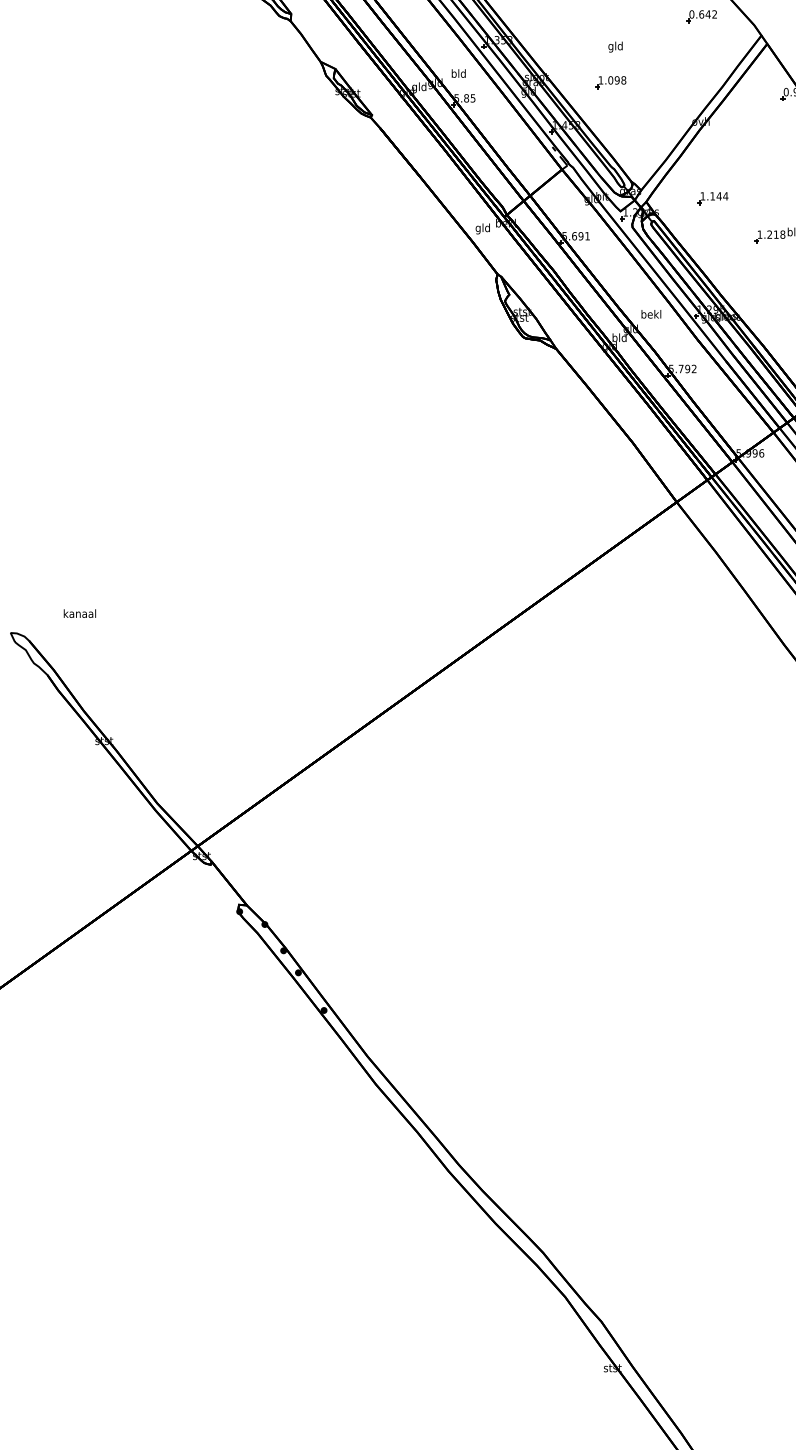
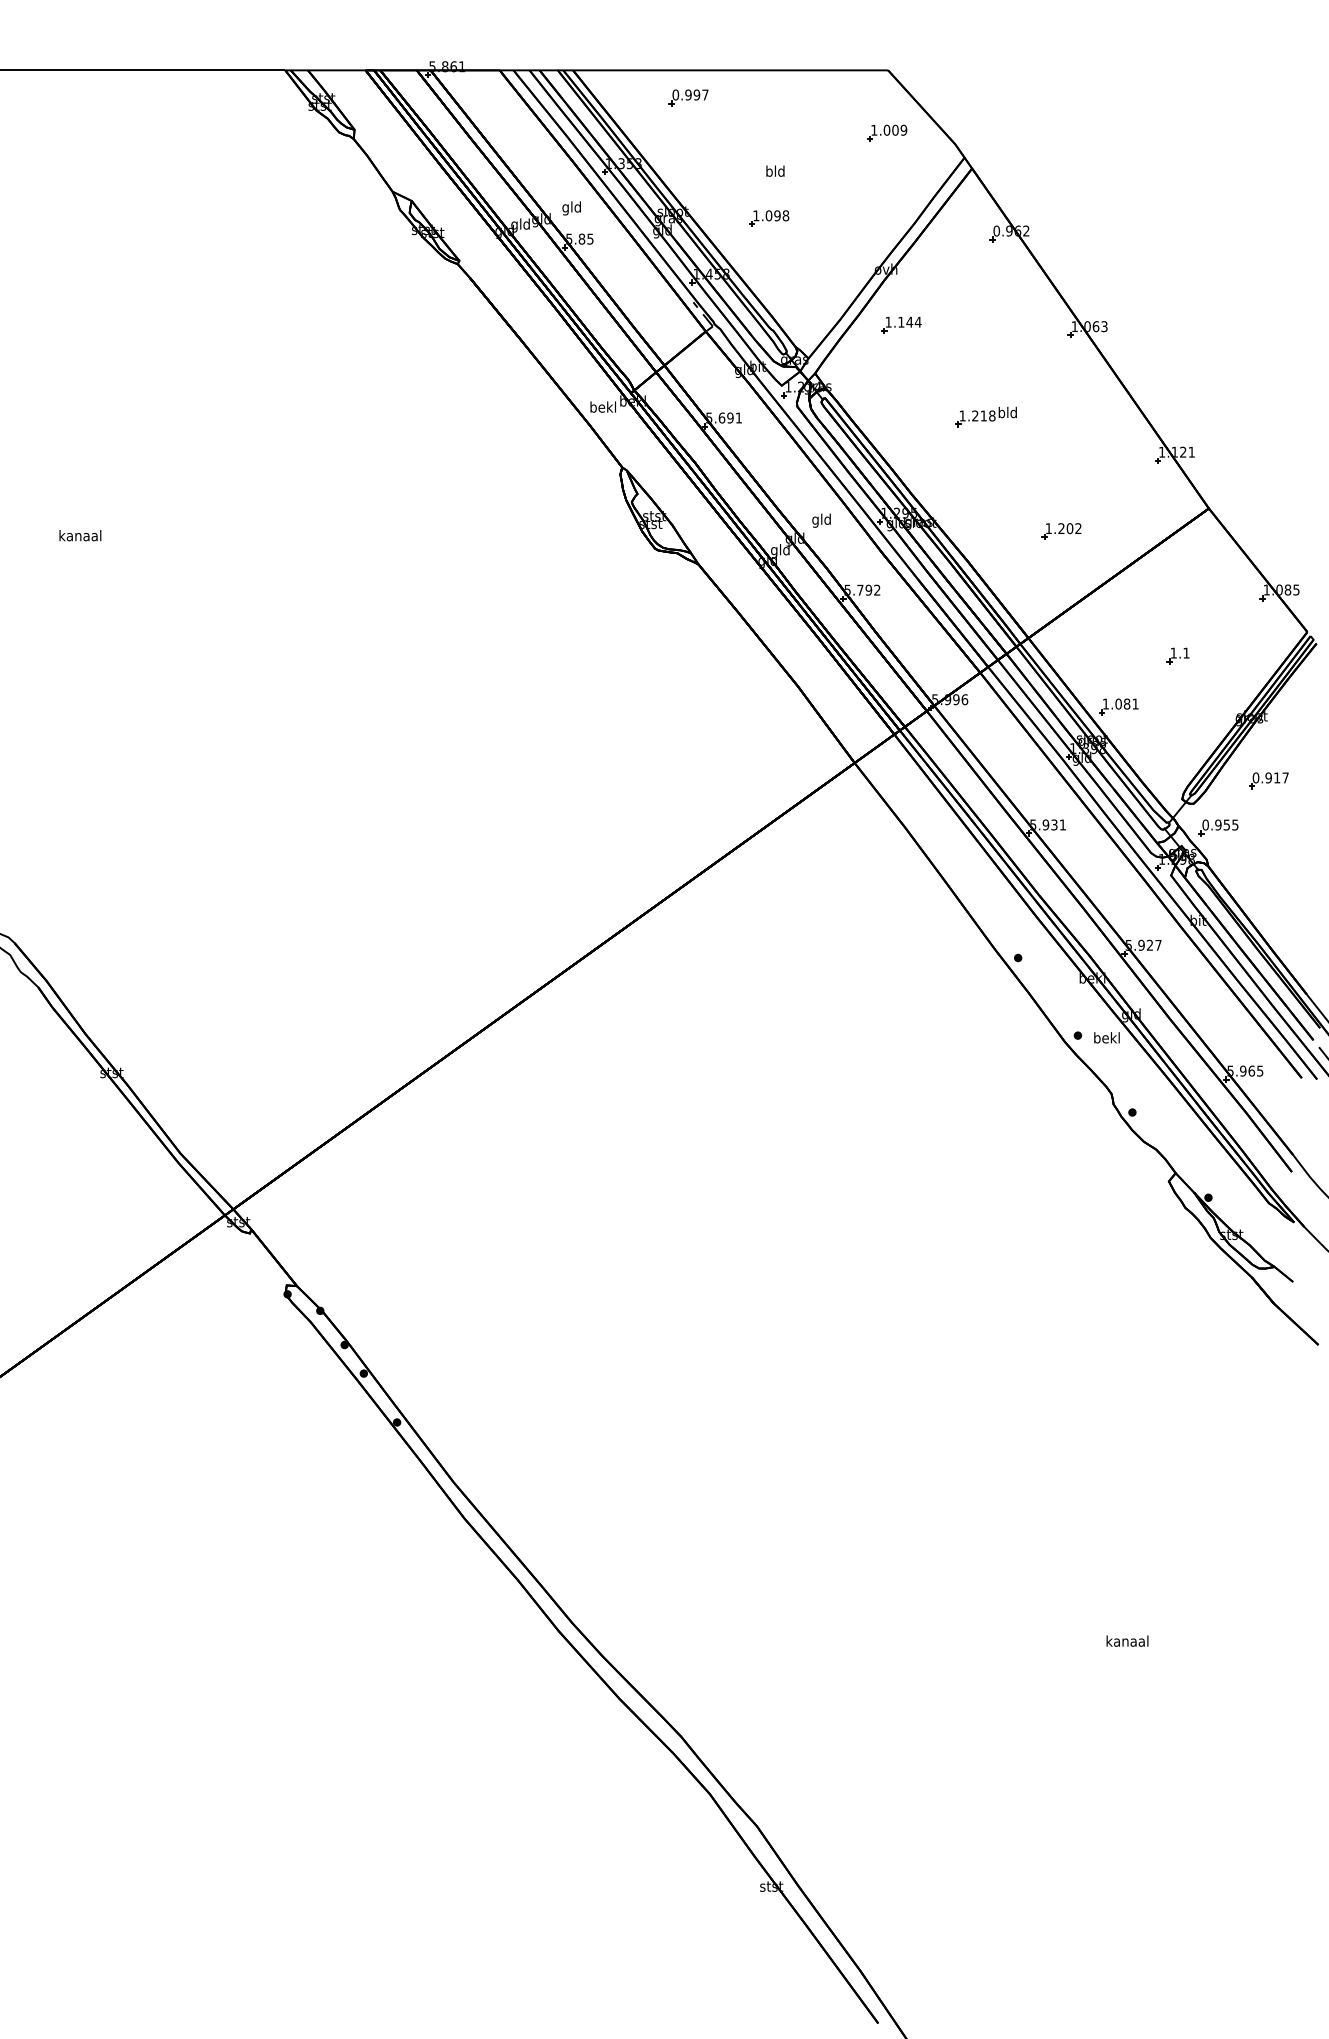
text: (703, 13) -> (889, 129), 0.642 -> 1.009
text: (611, 47) -> (769, 172), gld -> bld
text: (453, 74) -> (565, 208), bld -> gld
part: (712, 198) -> (901, 324), moved
text: (482, 228) -> (602, 408), gld -> bekl
text: (651, 315) -> (821, 520), bekl -> gld
text: (614, 338) -> (774, 550), bld -> gld
text: (80, 613) -> (80, 535), moved

